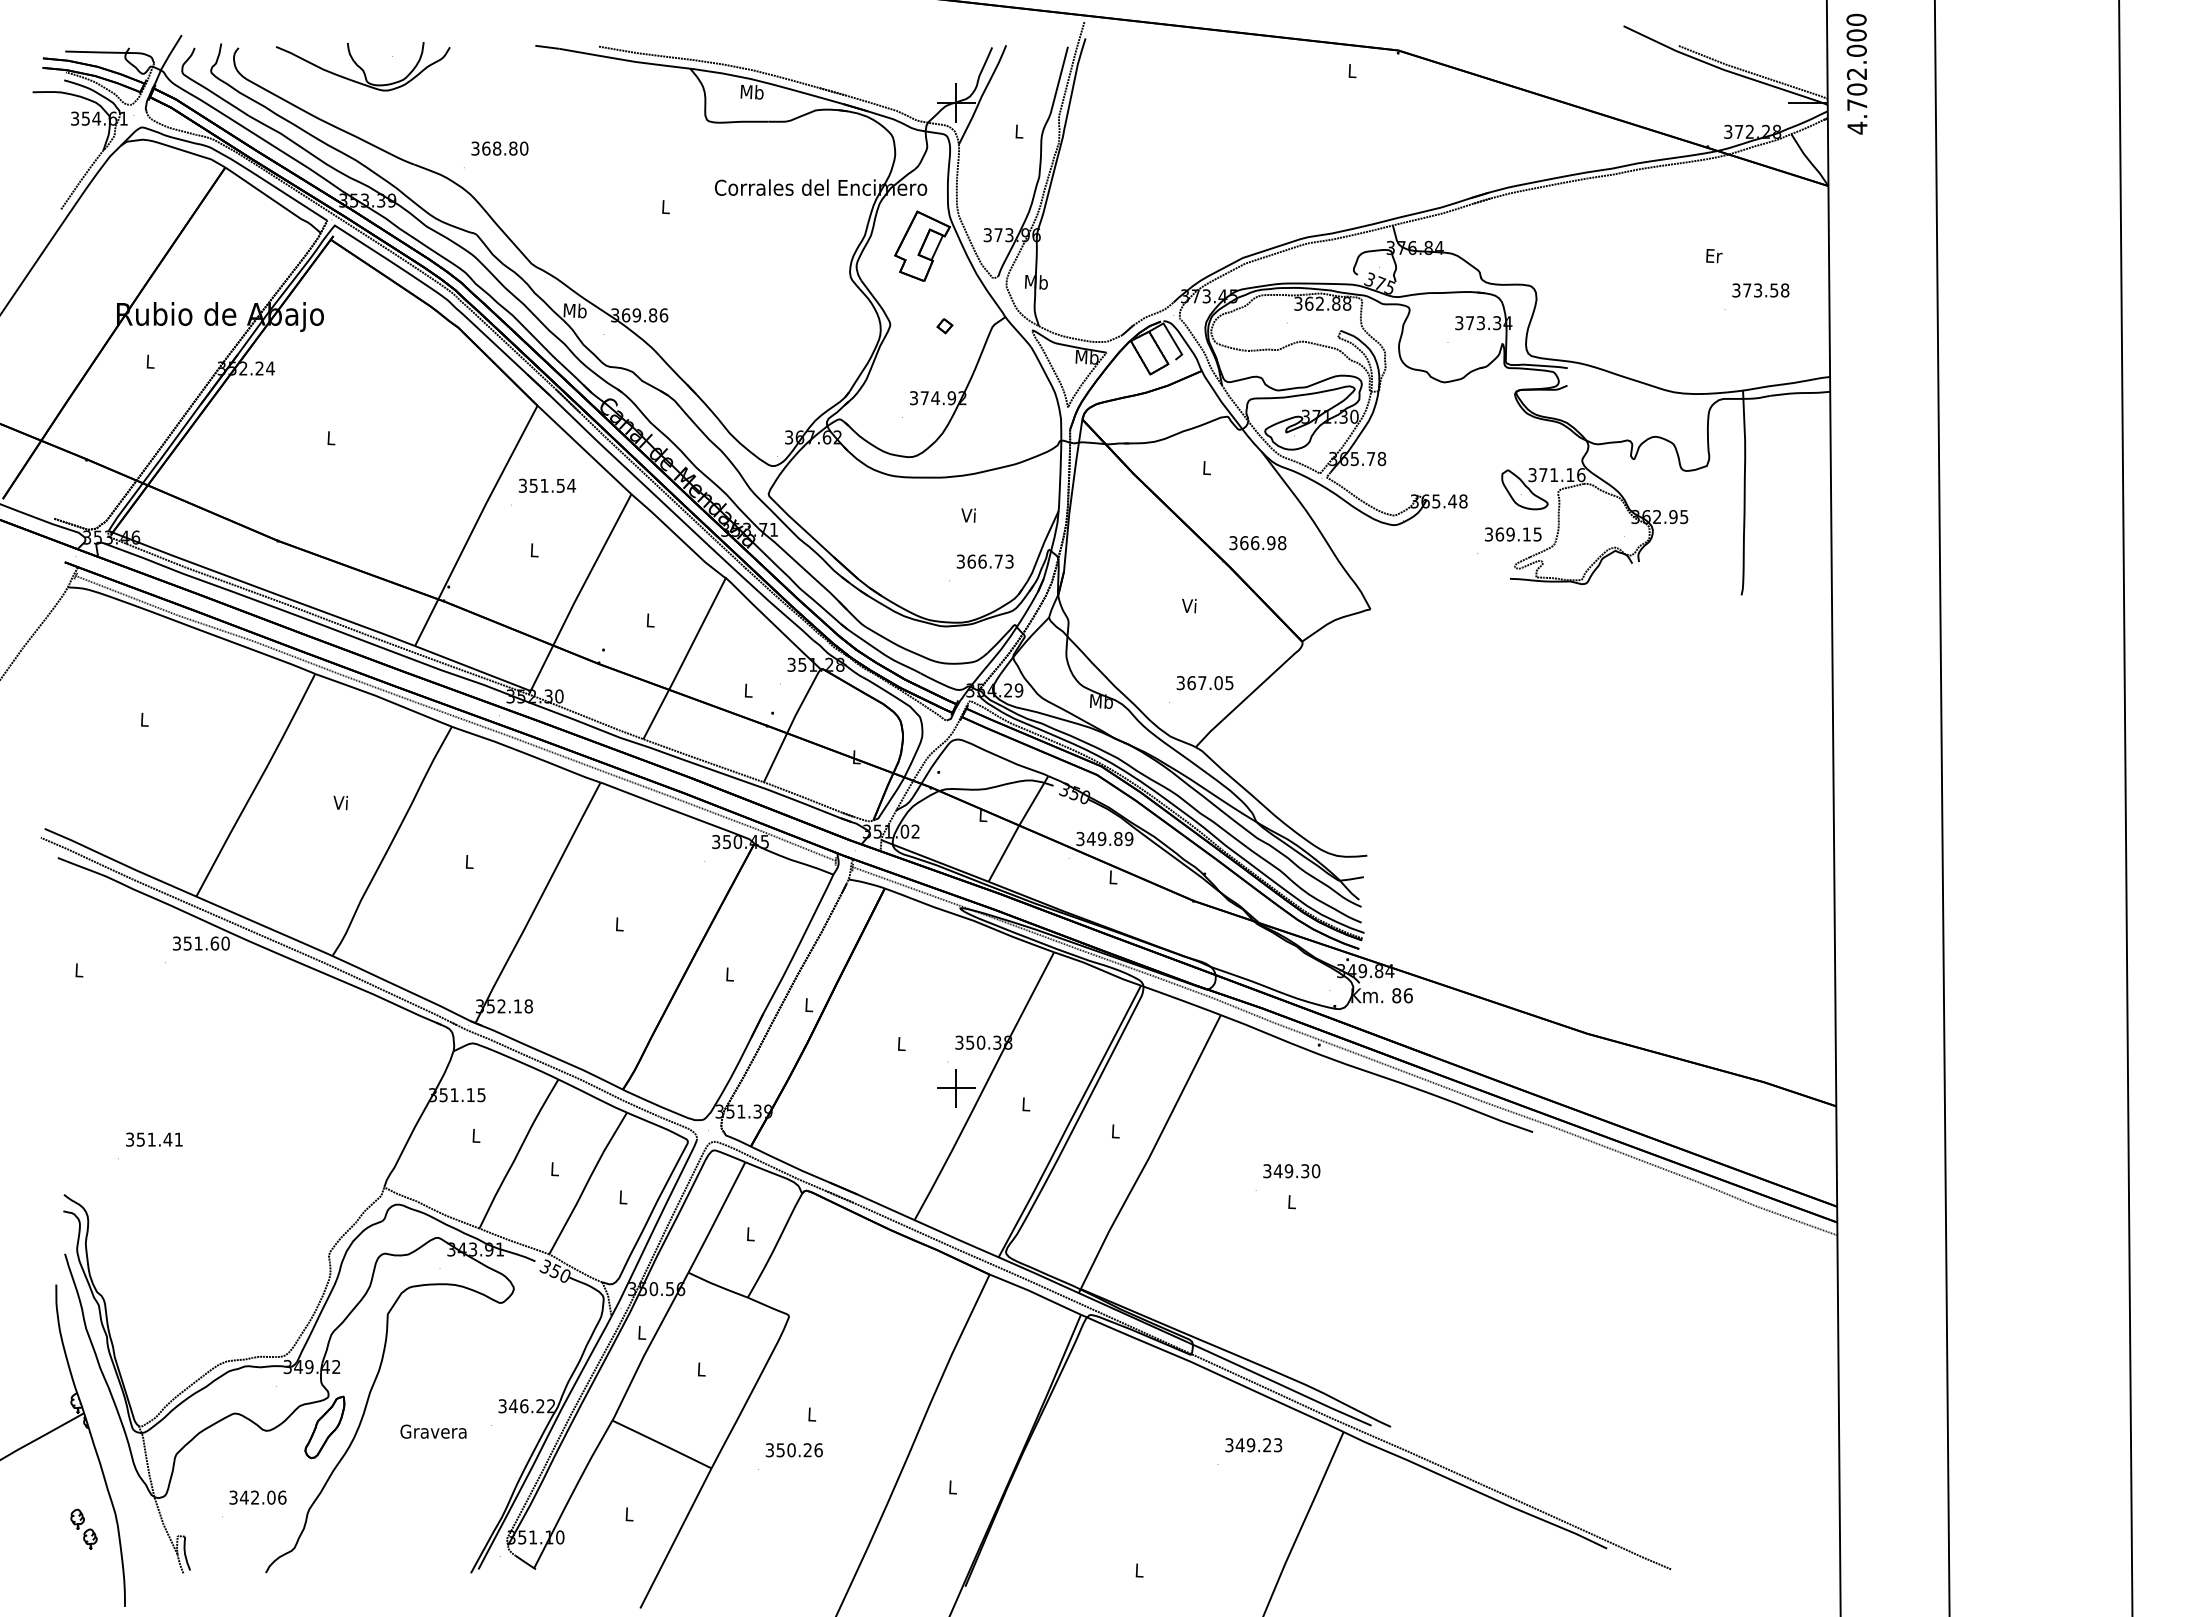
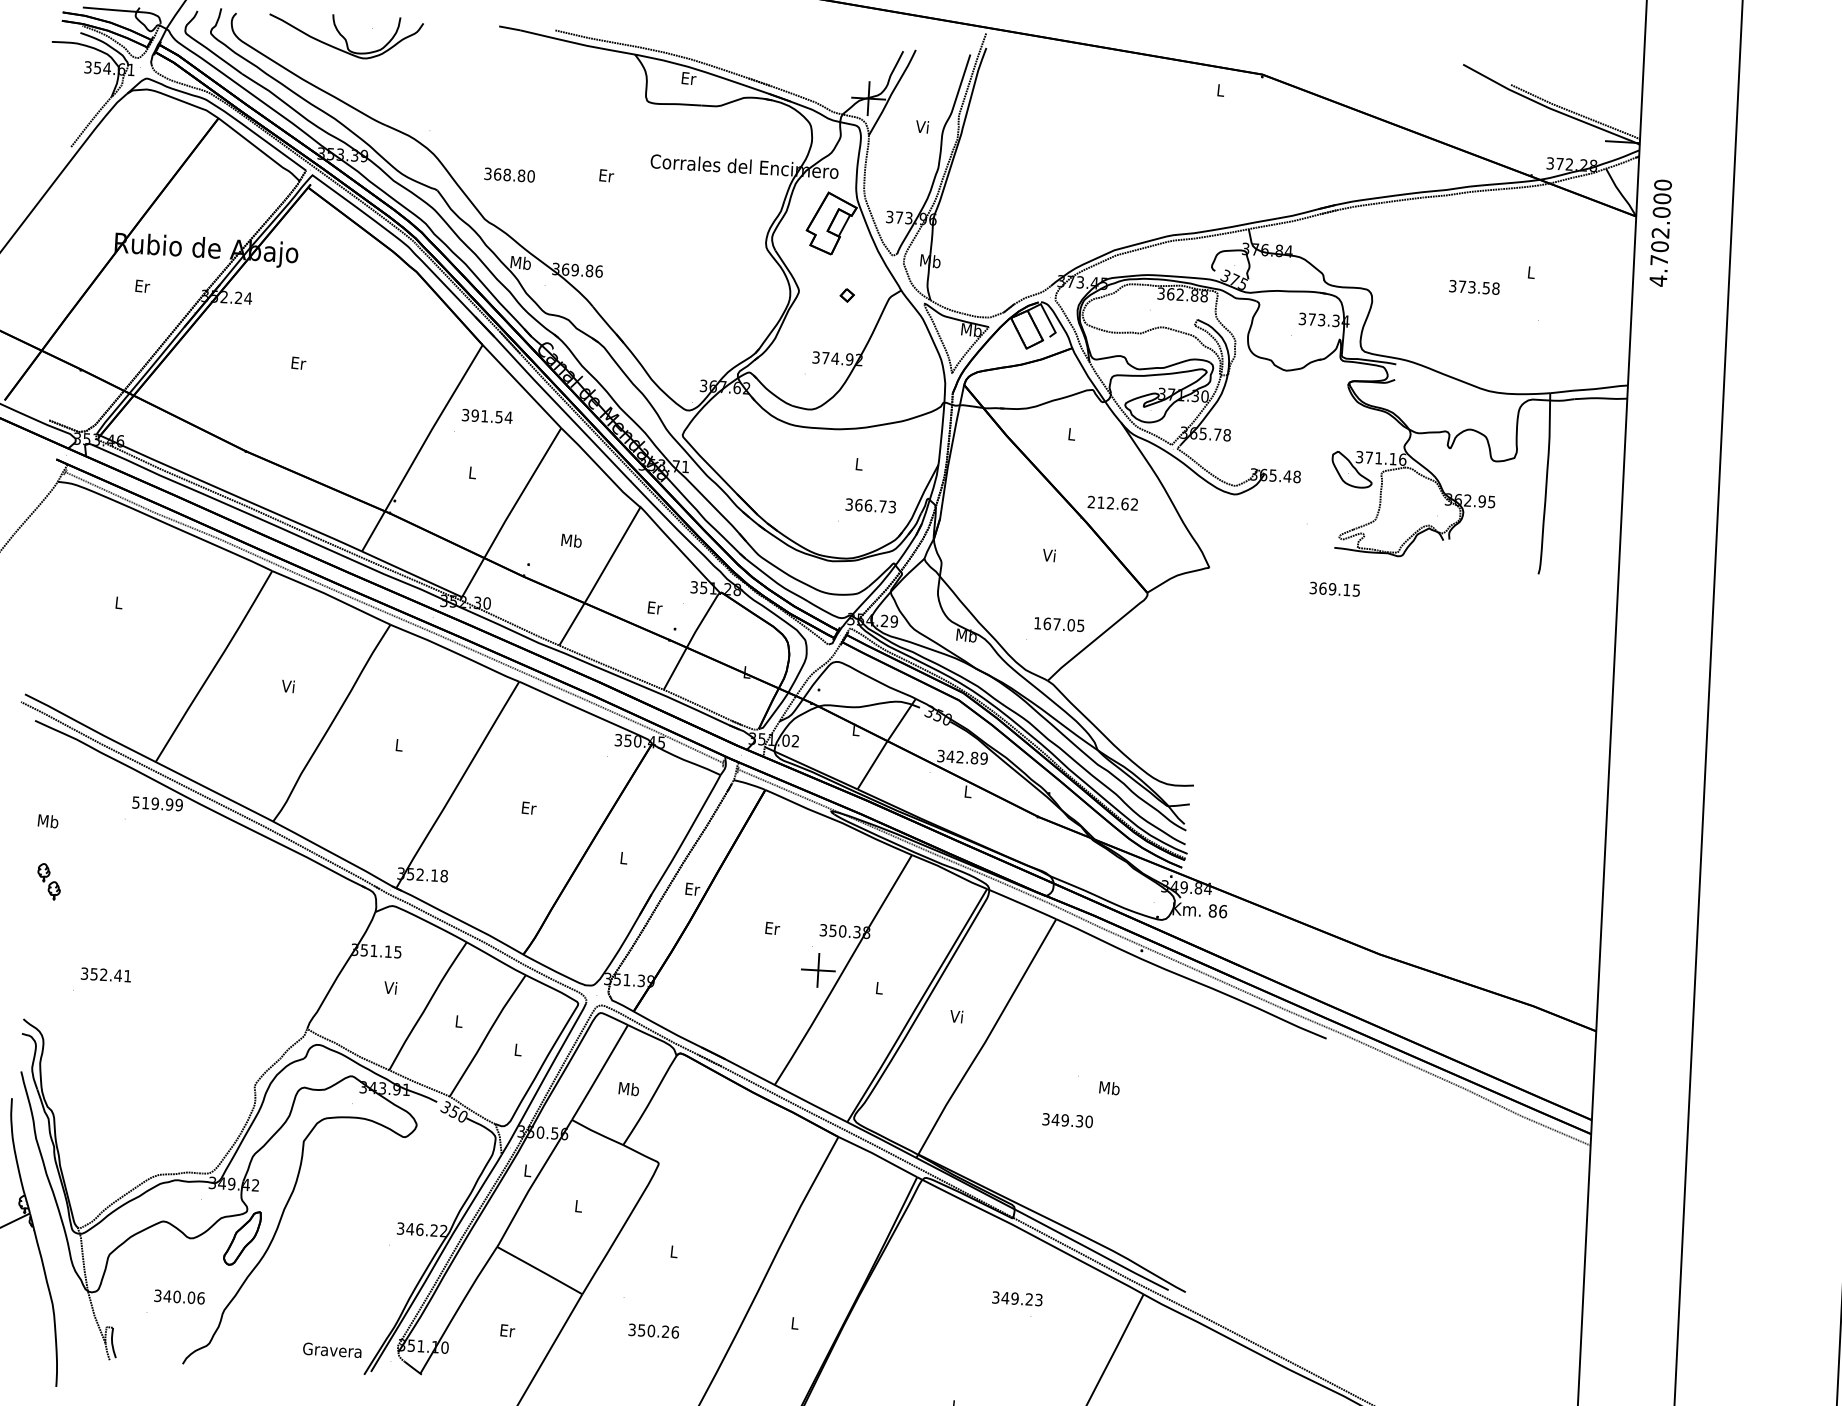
text: (1856, 73) -> (1660, 232), moved
text: (751, 91) -> (688, 77), Mb -> Er
text: (1018, 131) -> (922, 126), L -> Vi
text: (499, 148) -> (509, 175), moved
text: (666, 207) -> (606, 176), L -> Er
text: (1714, 256) -> (1531, 273), Er -> L
text: (1760, 290) -> (1474, 287), moved
text: (150, 361) -> (142, 286), L -> Er
text: (331, 438) -> (298, 363), L -> Er
text: (533, 485) -> (475, 415), 351.54 -> 391.54
text: (968, 515) -> (858, 464), Vi -> L
text: (1513, 534) -> (1335, 589), moved
text: (1257, 543) -> (1112, 503), 366.98 -> 212.62
text: (649, 620) -> (570, 540), L -> Mb
text: (1180, 683) -> (1037, 623), 367.05 -> 167.05
text: (748, 690) -> (654, 607), L -> Er
text: (1101, 839) -> (959, 757), 349.89 -> 342.89
text: (619, 924) -> (528, 808), L -> Er
text: (201, 943) -> (157, 803), 351.60 -> 519.99
text: (78, 970) -> (47, 821), L -> Mb
text: (809, 1005) -> (692, 889), L -> Er
text: (901, 1043) -> (772, 928), L -> Er
text: (1114, 1131) -> (956, 1016), L -> Vi
text: (475, 1135) -> (390, 987), L -> Vi
text: (151, 1139) -> (103, 974), 351.41 -> 352.41
text: (1291, 1171) -> (1067, 1120), moved
text: (1291, 1201) -> (1109, 1087), L -> Mb
text: (750, 1234) -> (628, 1089), L -> Mb
text: (433, 1431) -> (332, 1350), moved
text: (1253, 1445) -> (1017, 1299), moved
text: (793, 1450) -> (653, 1331), moved
text: (255, 1497) -> (177, 1296), 342.06 -> 340.06
text: (629, 1514) -> (507, 1330), L -> Er
part: (83, 1528) -> (48, 880), moved

